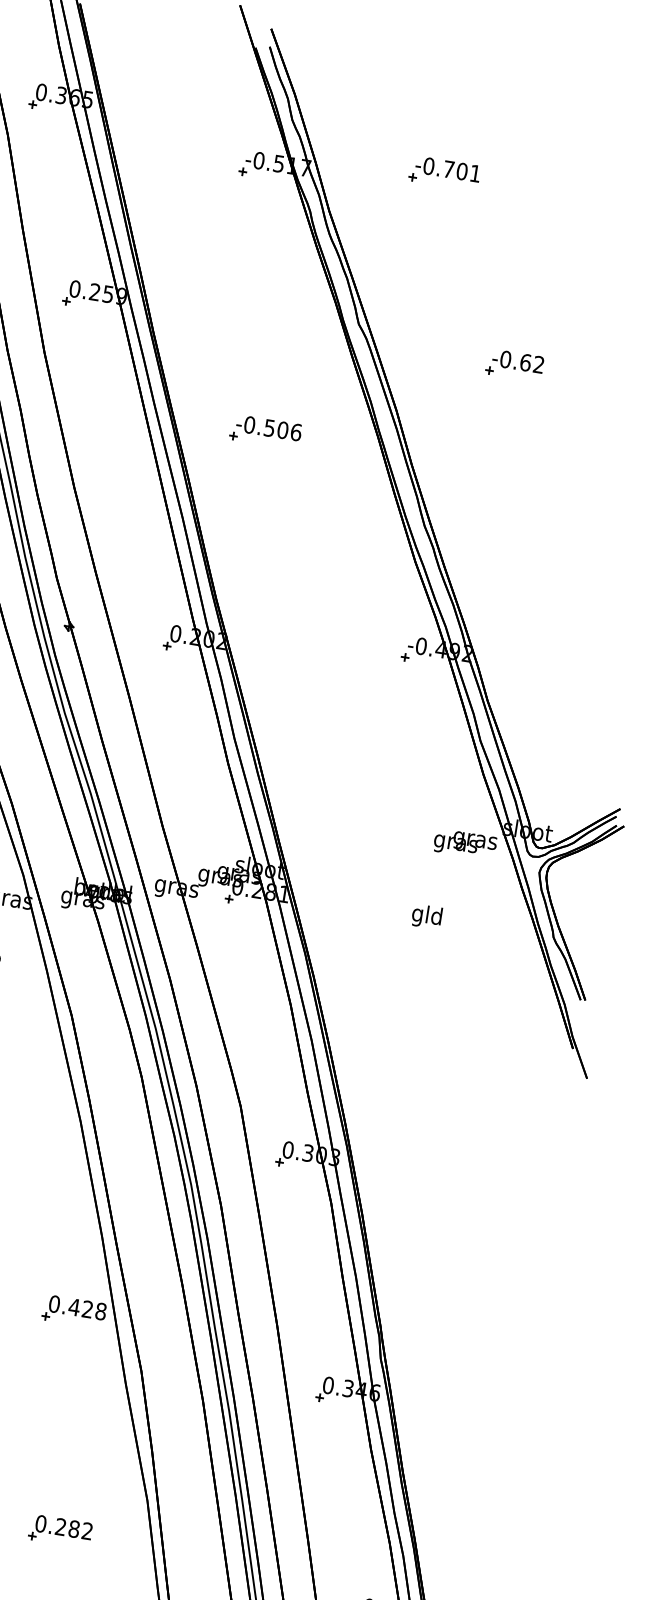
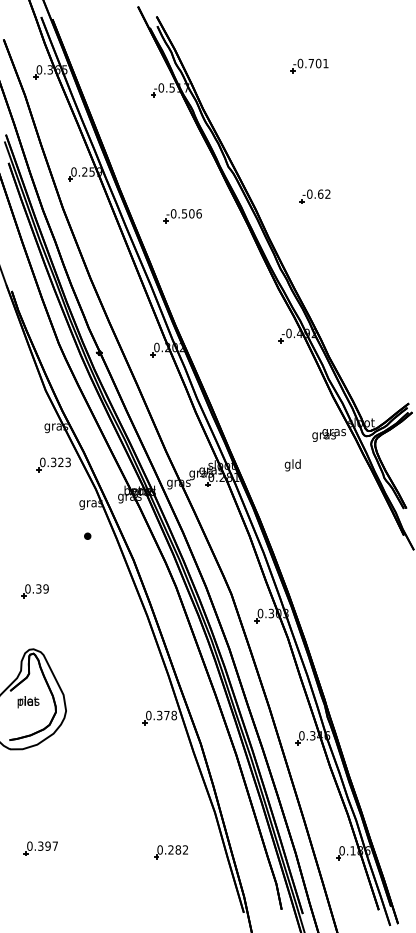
part: (444, 172) -> (309, 65), moved
part: (513, 365) -> (314, 196), moved
part: (265, 432) -> (182, 216), moved
text: (426, 917) -> (292, 465), moved
text: (79, 1308) -> (162, 715), 0.428 -> 0.378
part: (59, 1531) -> (170, 852), moved

